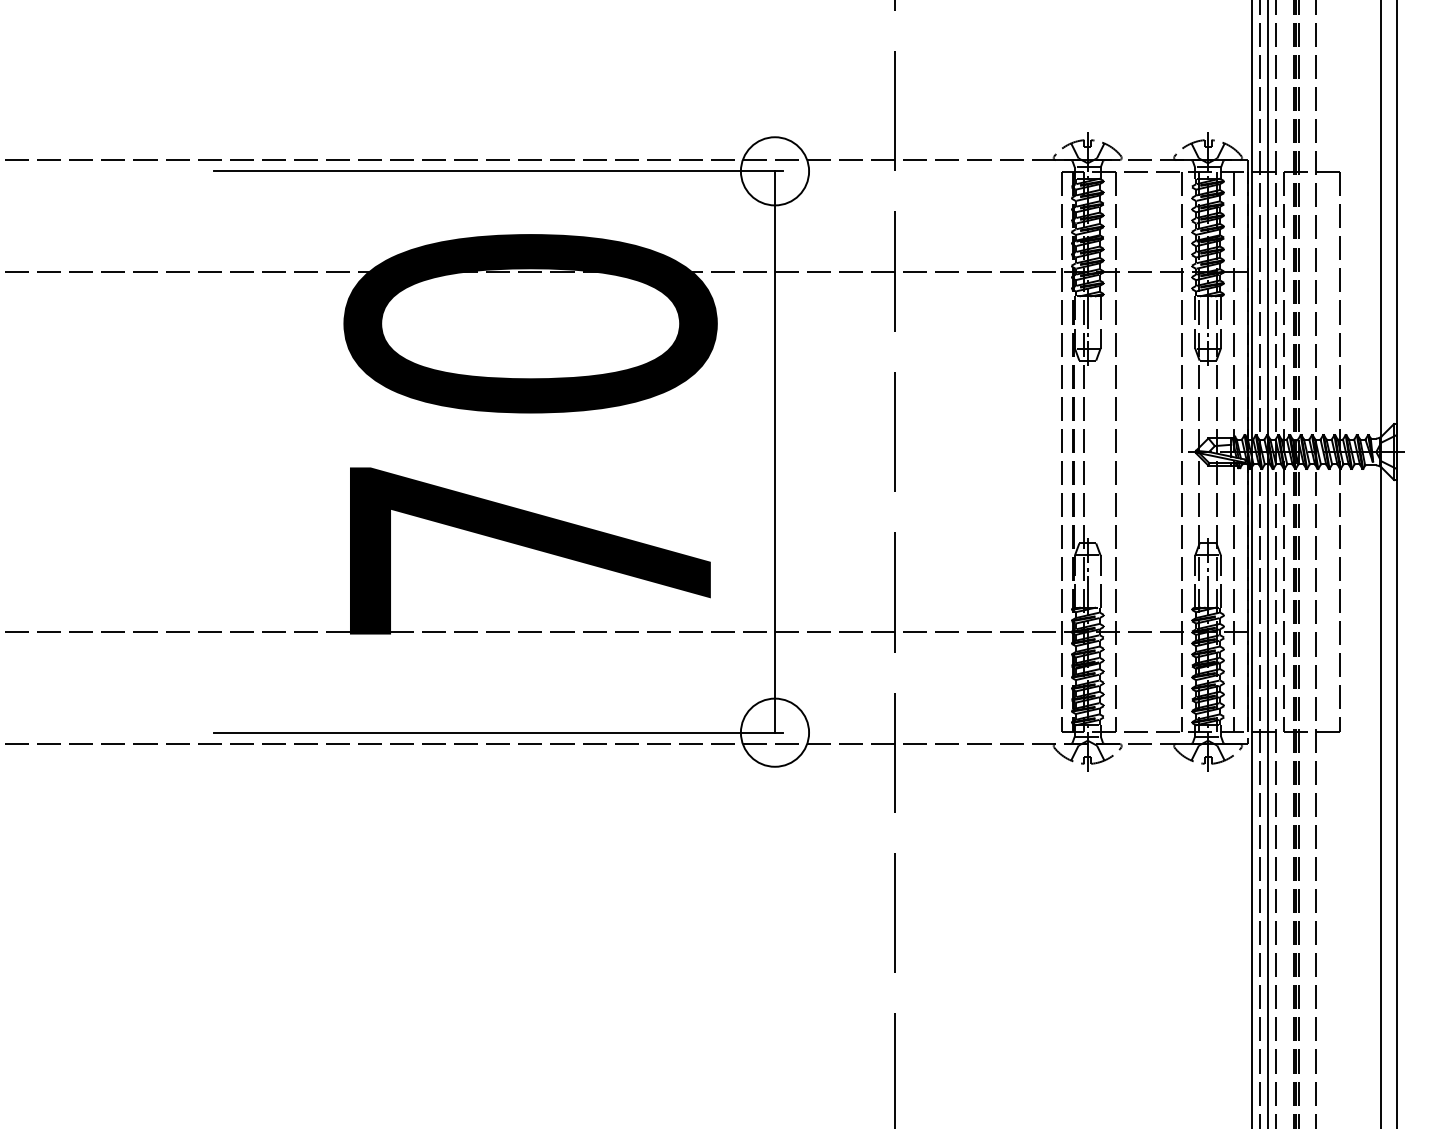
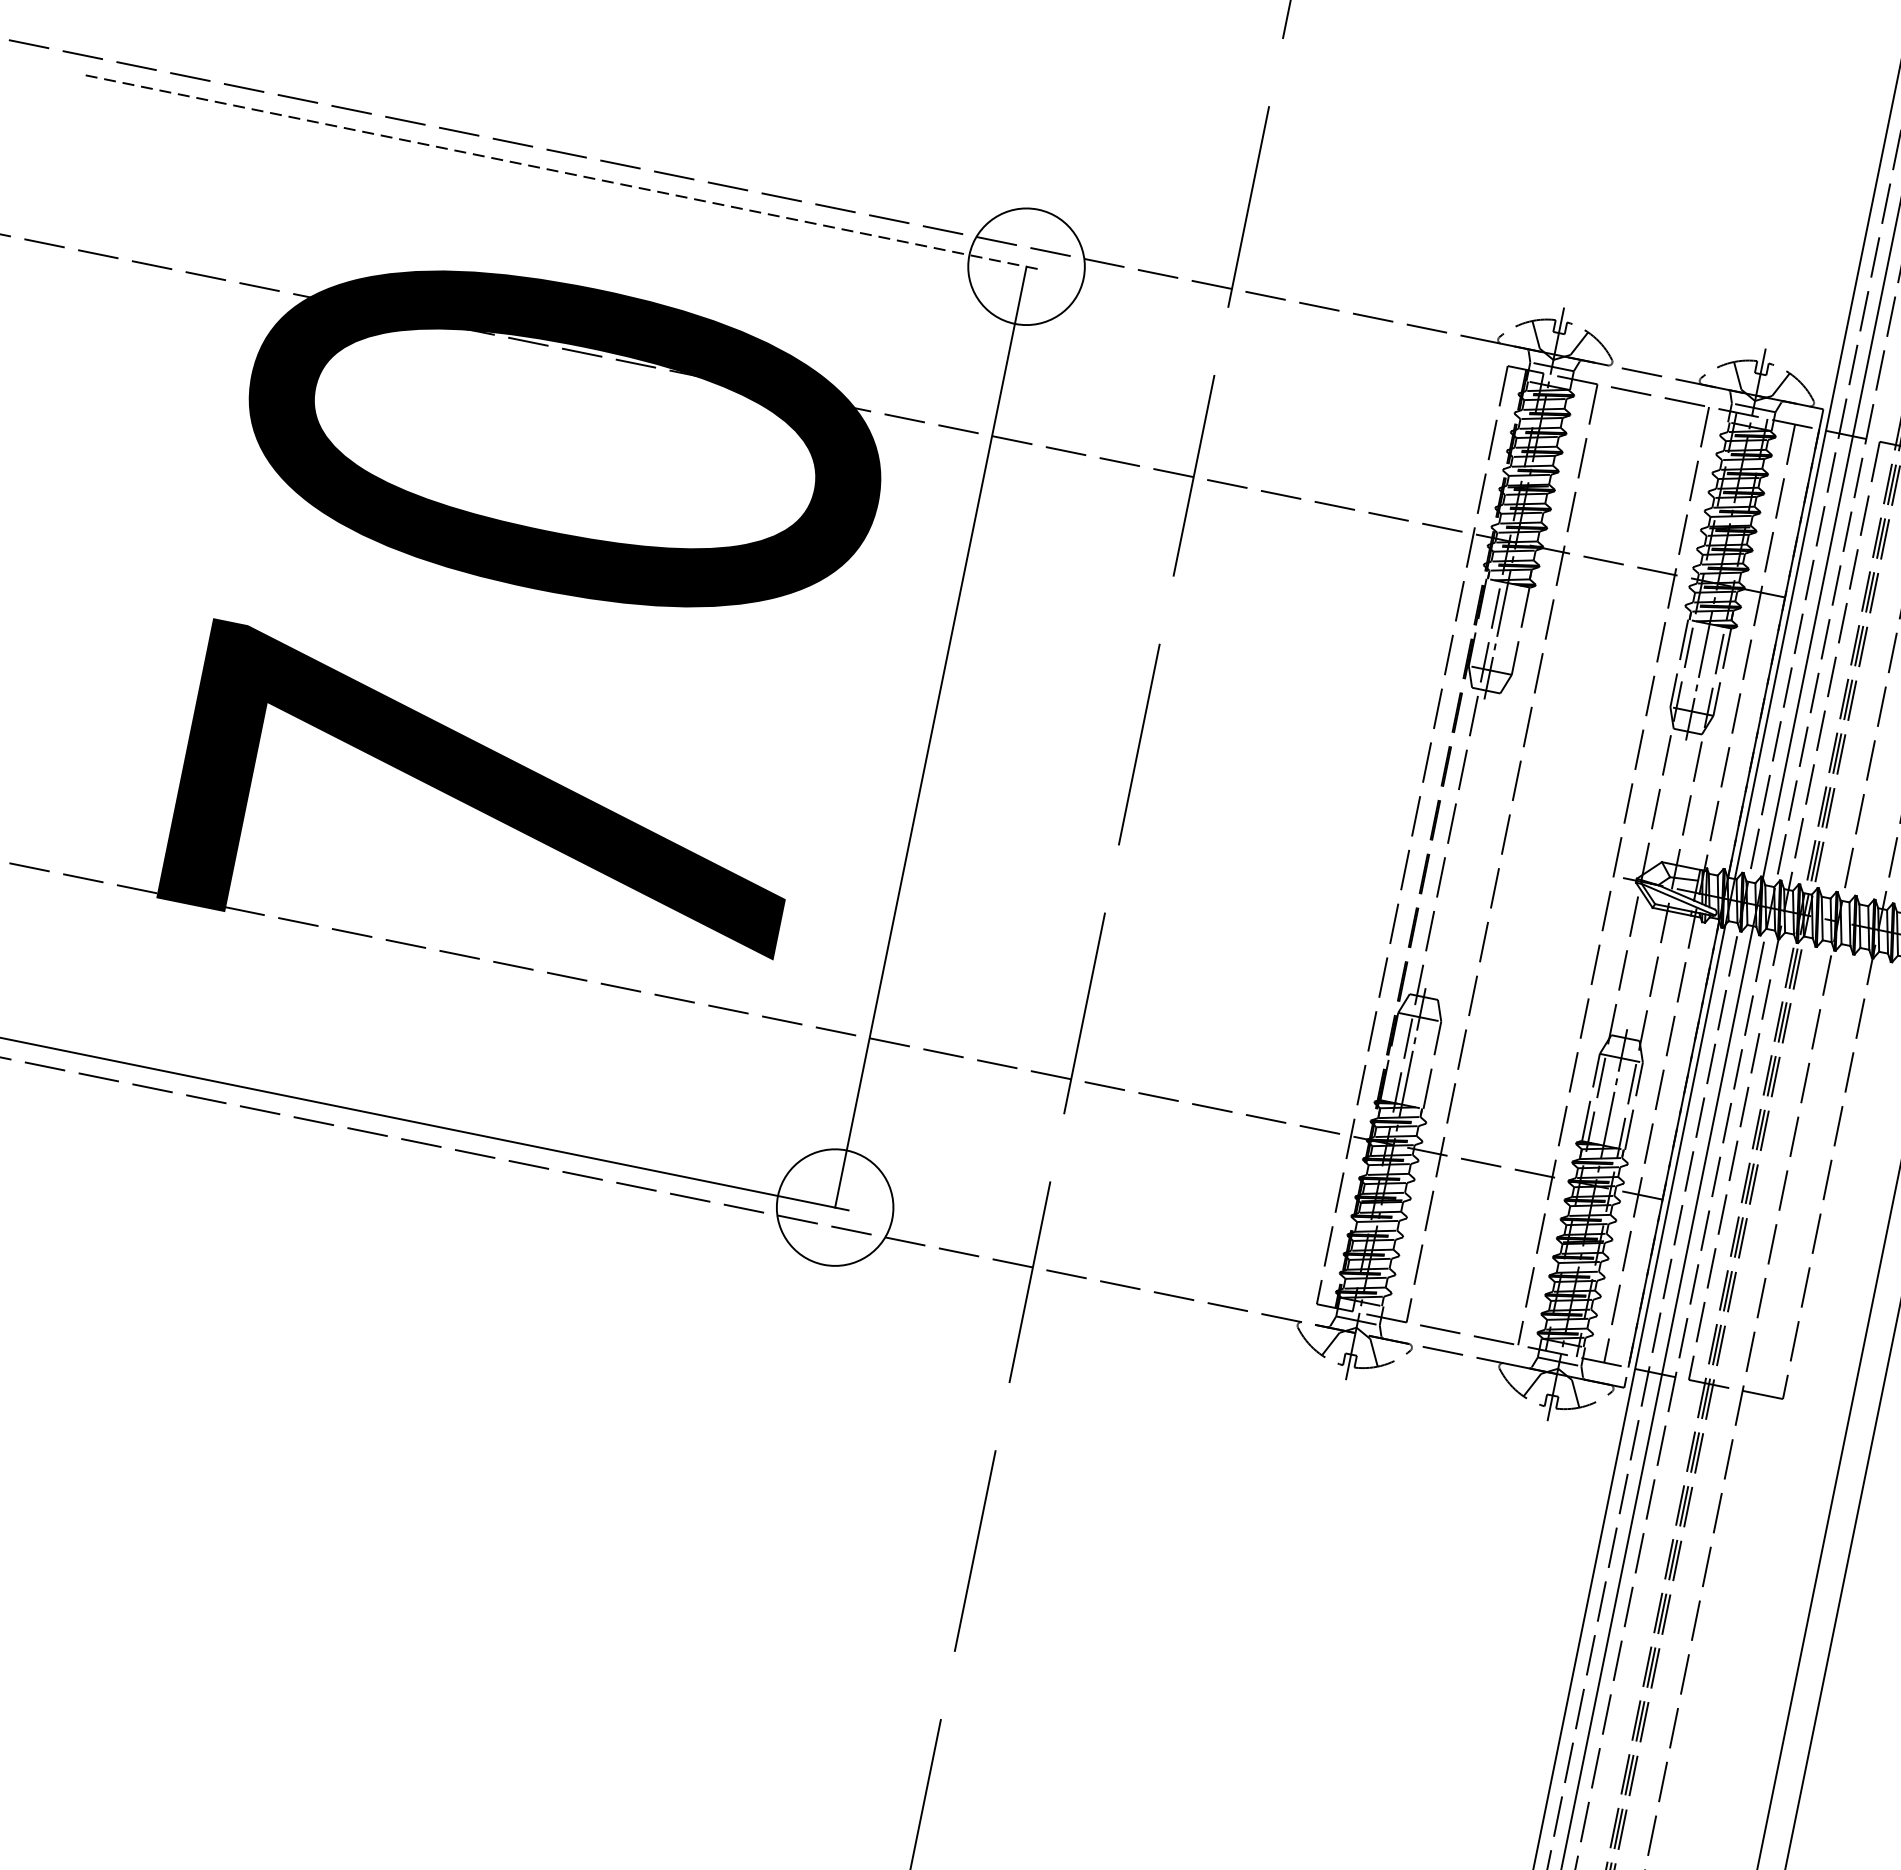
line: (498, 171) -> (563, 172), solid -> dashed

